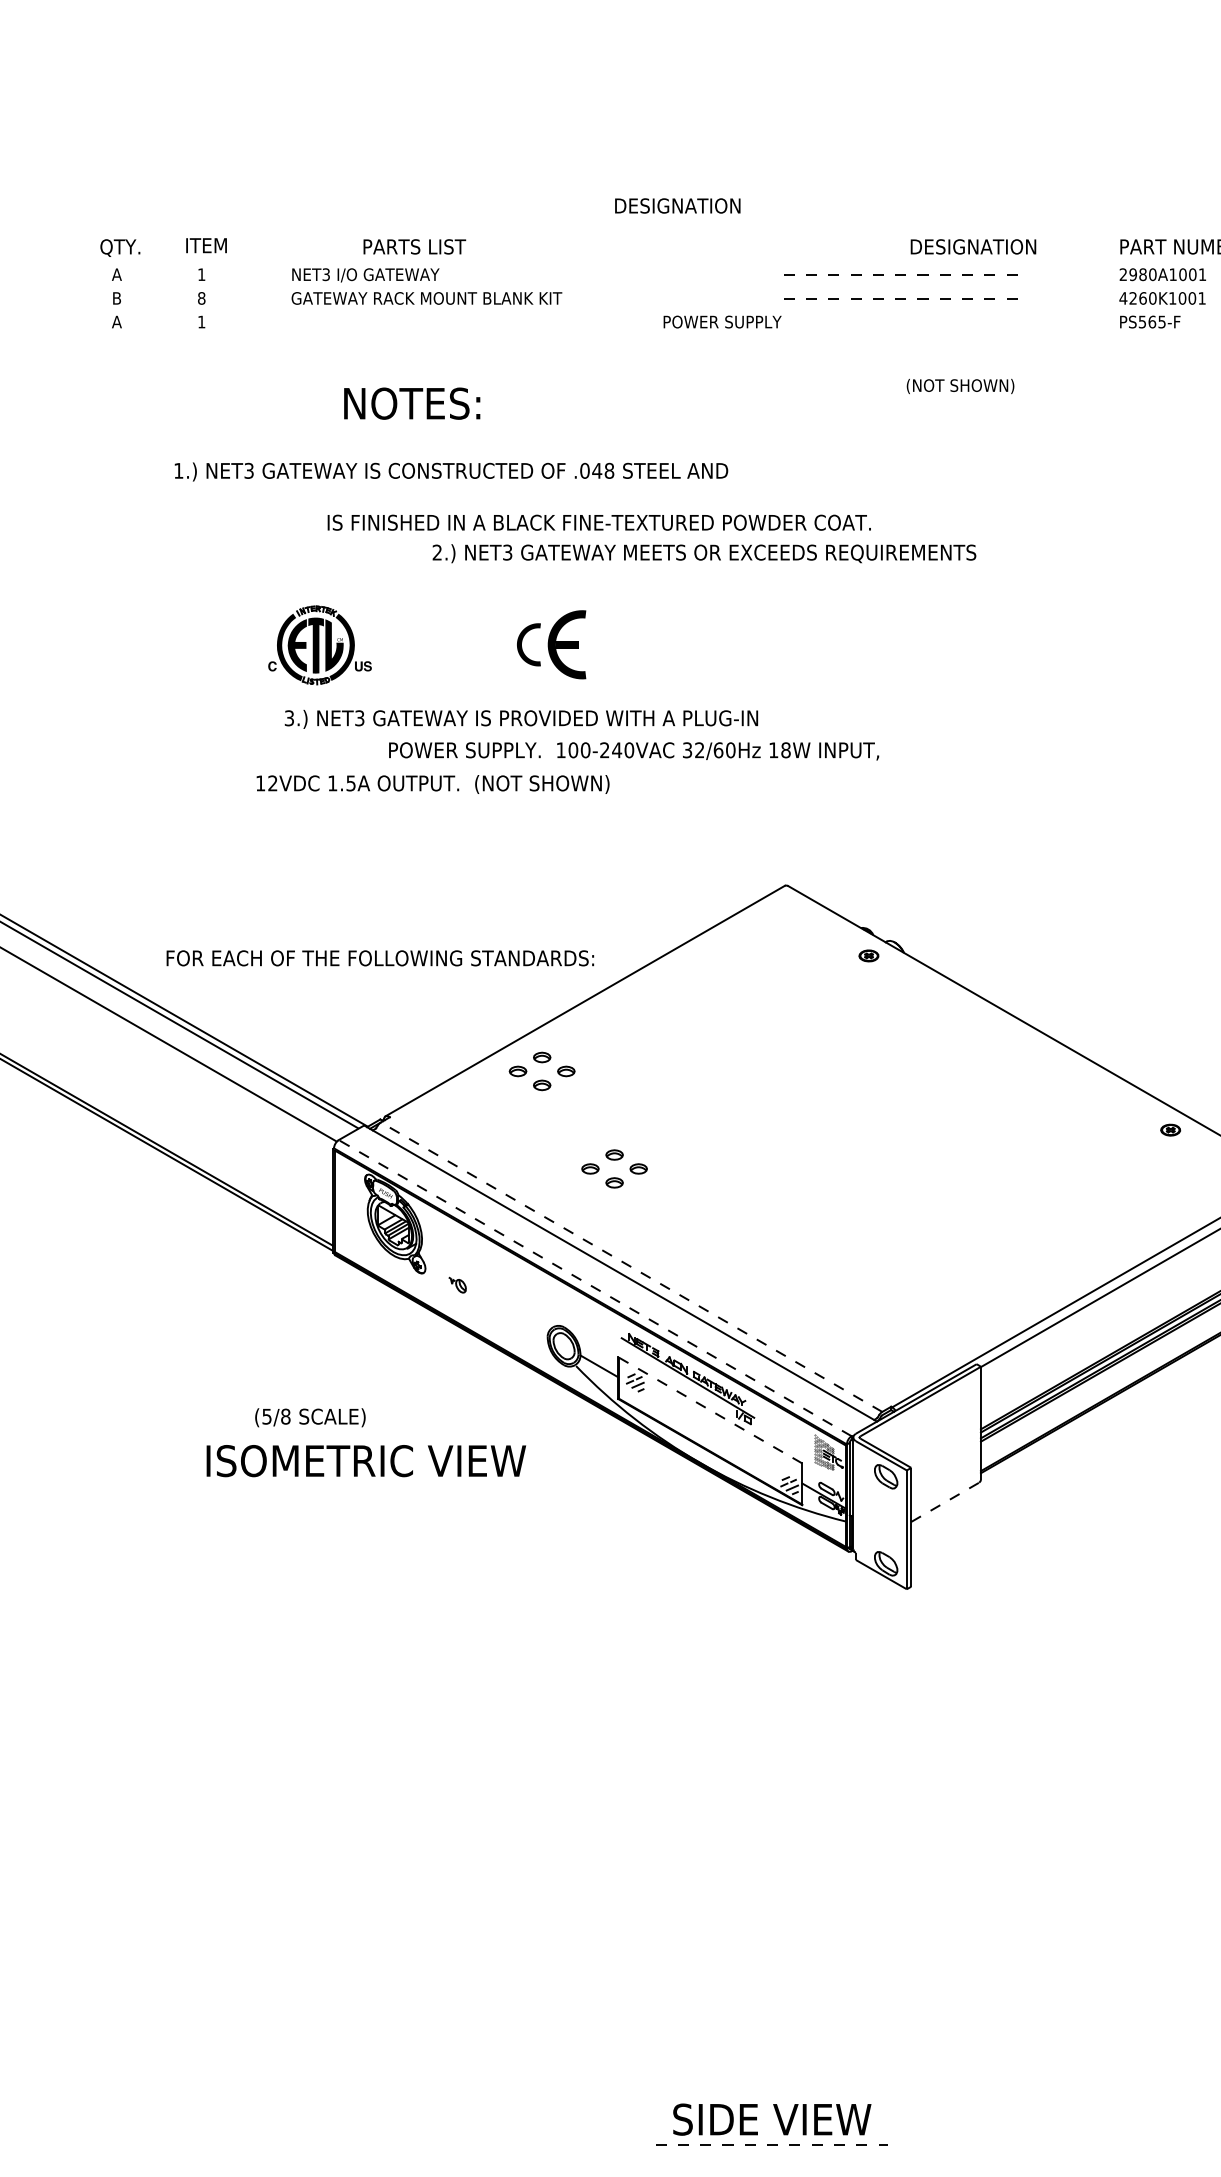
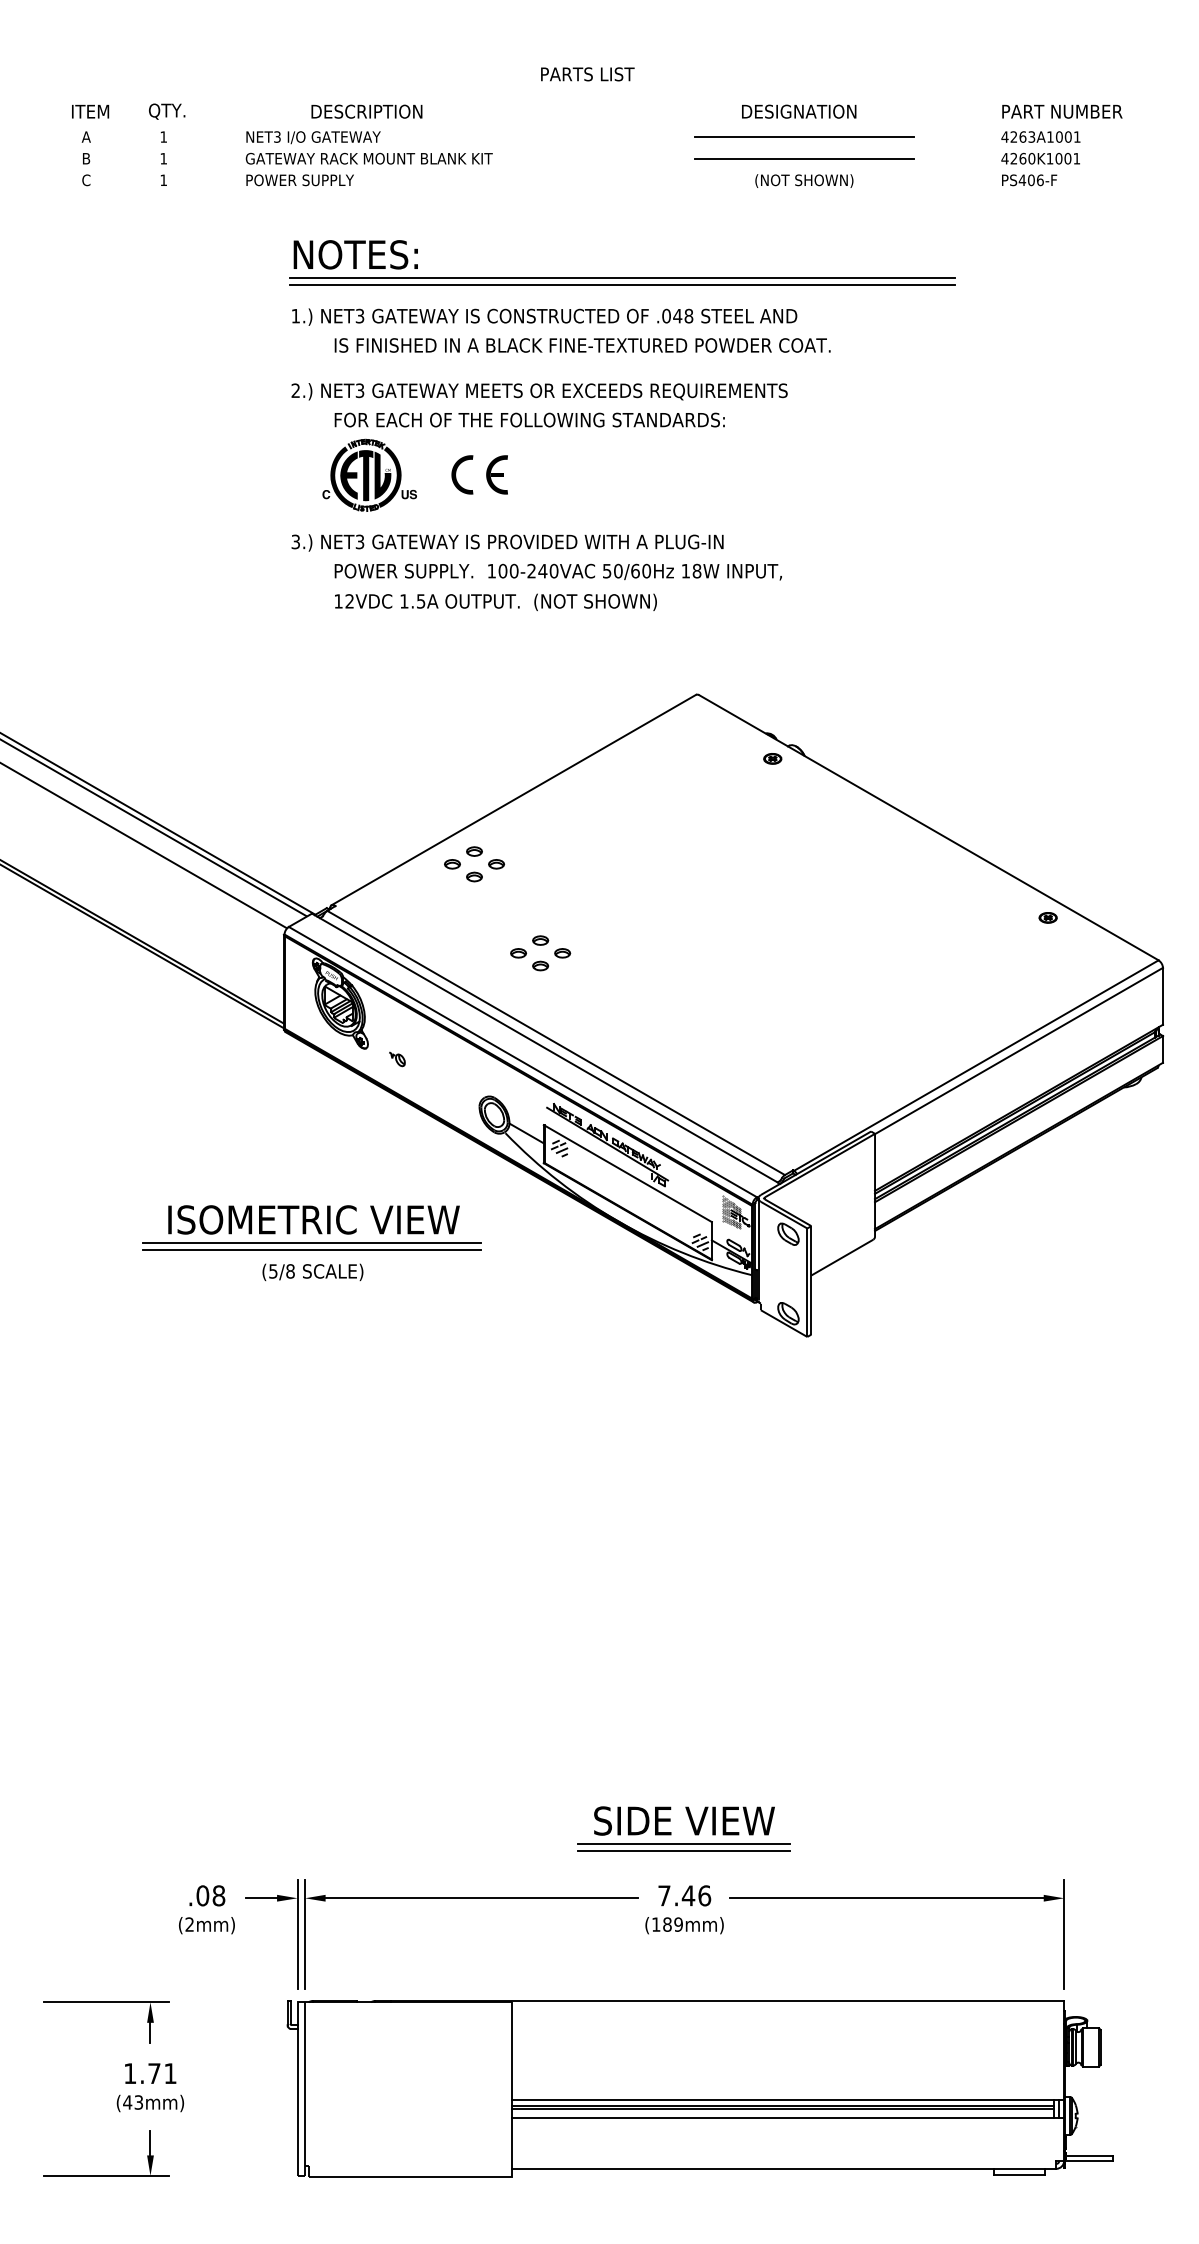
text: (678, 206) -> (598, 74), DESIGNATION -> PARTS LIST
text: (205, 246) -> (167, 111), ITEM -> QTY.
text: (424, 246) -> (367, 111), PARTS LIST -> DESCRIPTION
text: (973, 246) -> (799, 111), moved
text: (121, 247) -> (90, 112), QTY. -> ITEM
text: (1138, 274) -> (1018, 136), 2980A1001 -> 4263A1001
line: (903, 275) -> (804, 137), dashed -> solid
text: (201, 298) -> (163, 158), 8 -> 1
line: (903, 299) -> (804, 159), dashed -> solid
text: (115, 322) -> (85, 180), A -> C
text: (721, 322) -> (299, 180), moved
text: (1151, 322) -> (1030, 180), PS565-F -> PS406-F
text: (960, 385) -> (804, 180), moved
line: (704, 429) -> (622, 278), added
line: (704, 436) -> (622, 284), added
text: (451, 471) -> (544, 316), moved
text: (599, 522) -> (582, 345), moved
text: (704, 553) -> (539, 391), moved
part: (319, 644) -> (369, 474), moved
part: (566, 644) -> (496, 474), size x0.62
text: (521, 718) -> (507, 542), moved
text: (693, 749) -> (612, 570), 32/60Hz -> 50/60Hz
text: (432, 784) -> (495, 602), moved
text: (380, 957) -> (529, 419), moved
line: (630, 1266) -> (555, 1042), dashed -> solid
line: (594, 1287) -> (522, 1061), dashed -> solid
line: (709, 1410) -> (627, 1173), dashed -> solid
text: (309, 1417) -> (312, 1272), moved
line: (363, 1486) -> (311, 1243), added
line: (363, 1494) -> (311, 1250), added
line: (945, 1502) -> (842, 1257), dashed -> solid
line: (771, 2145) -> (683, 1844), dashed -> solid
line: (771, 2153) -> (683, 1851), added

